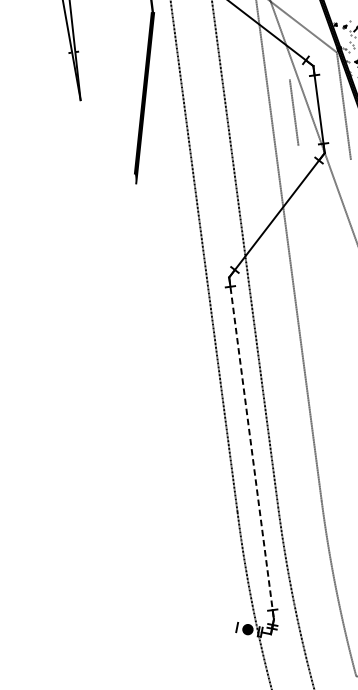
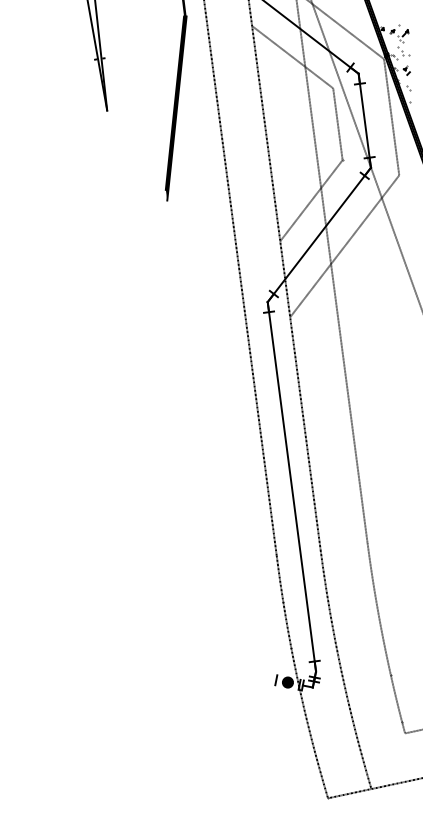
line: (252, 51) -> (292, 57), added
line: (269, 183) -> (311, 200), added
line: (300, 225) -> (344, 246), added
line: (251, 449) -> (291, 487), dashed -> solid

